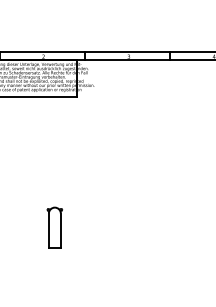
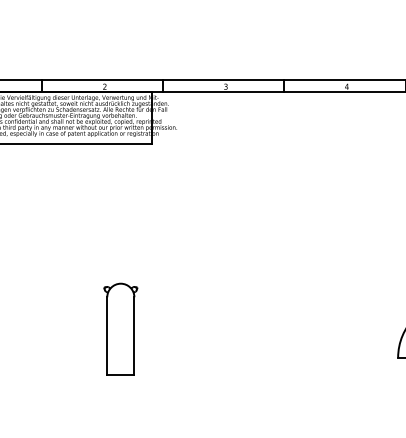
part: (54, 227) -> (120, 329), size x1.6

